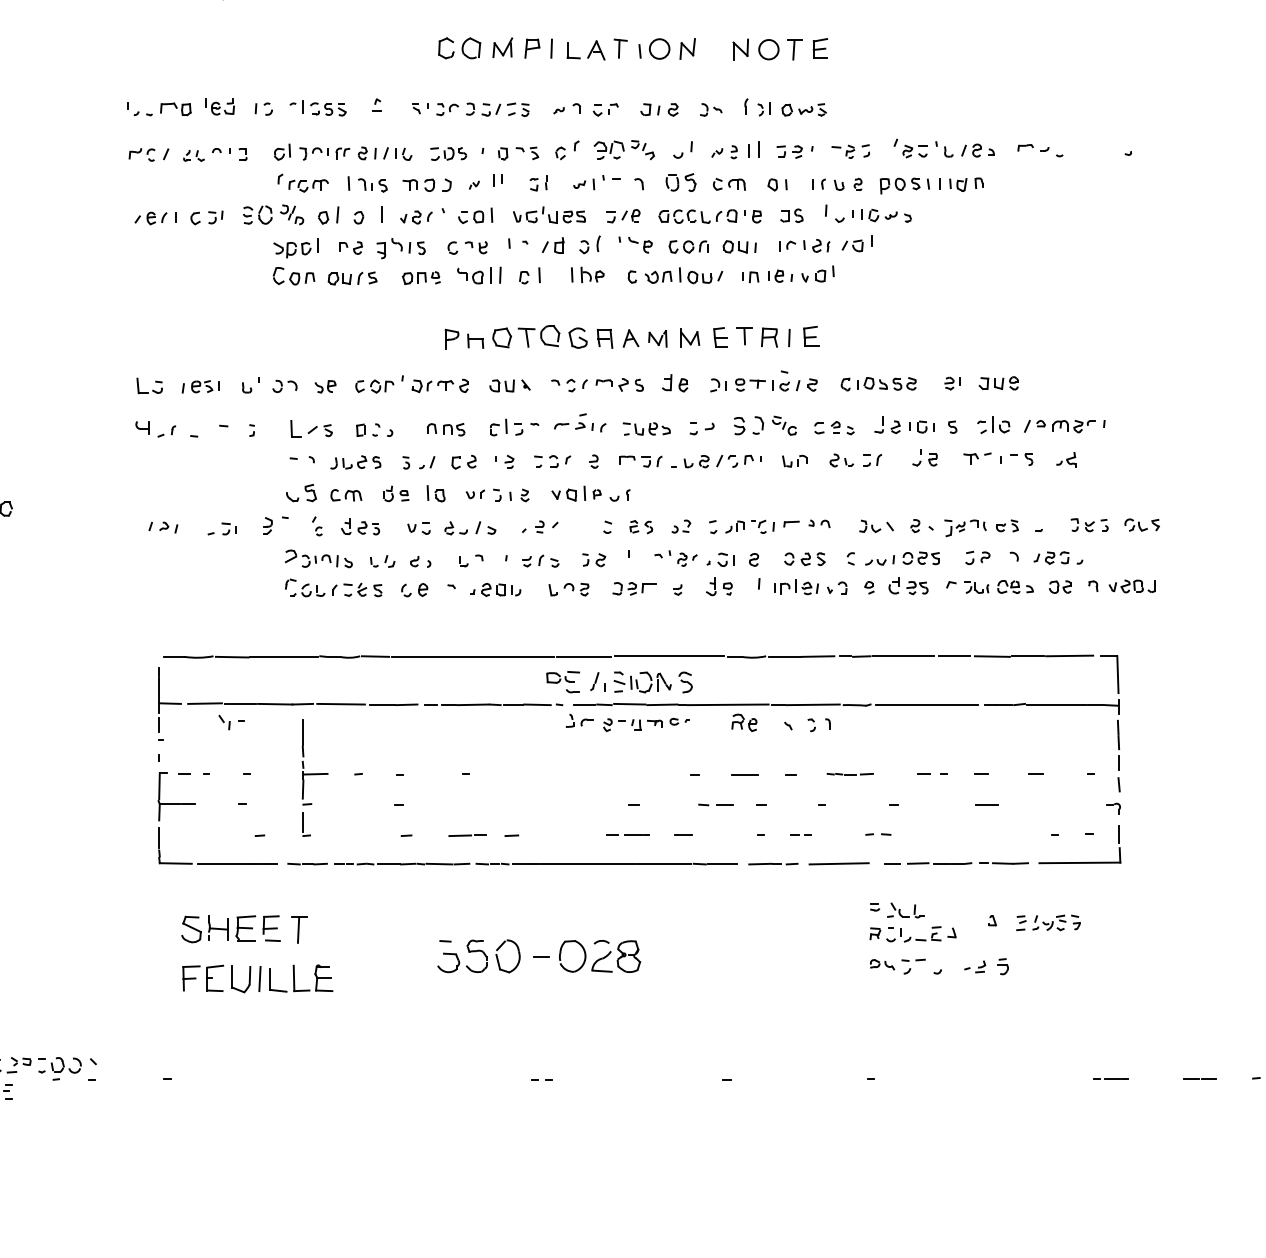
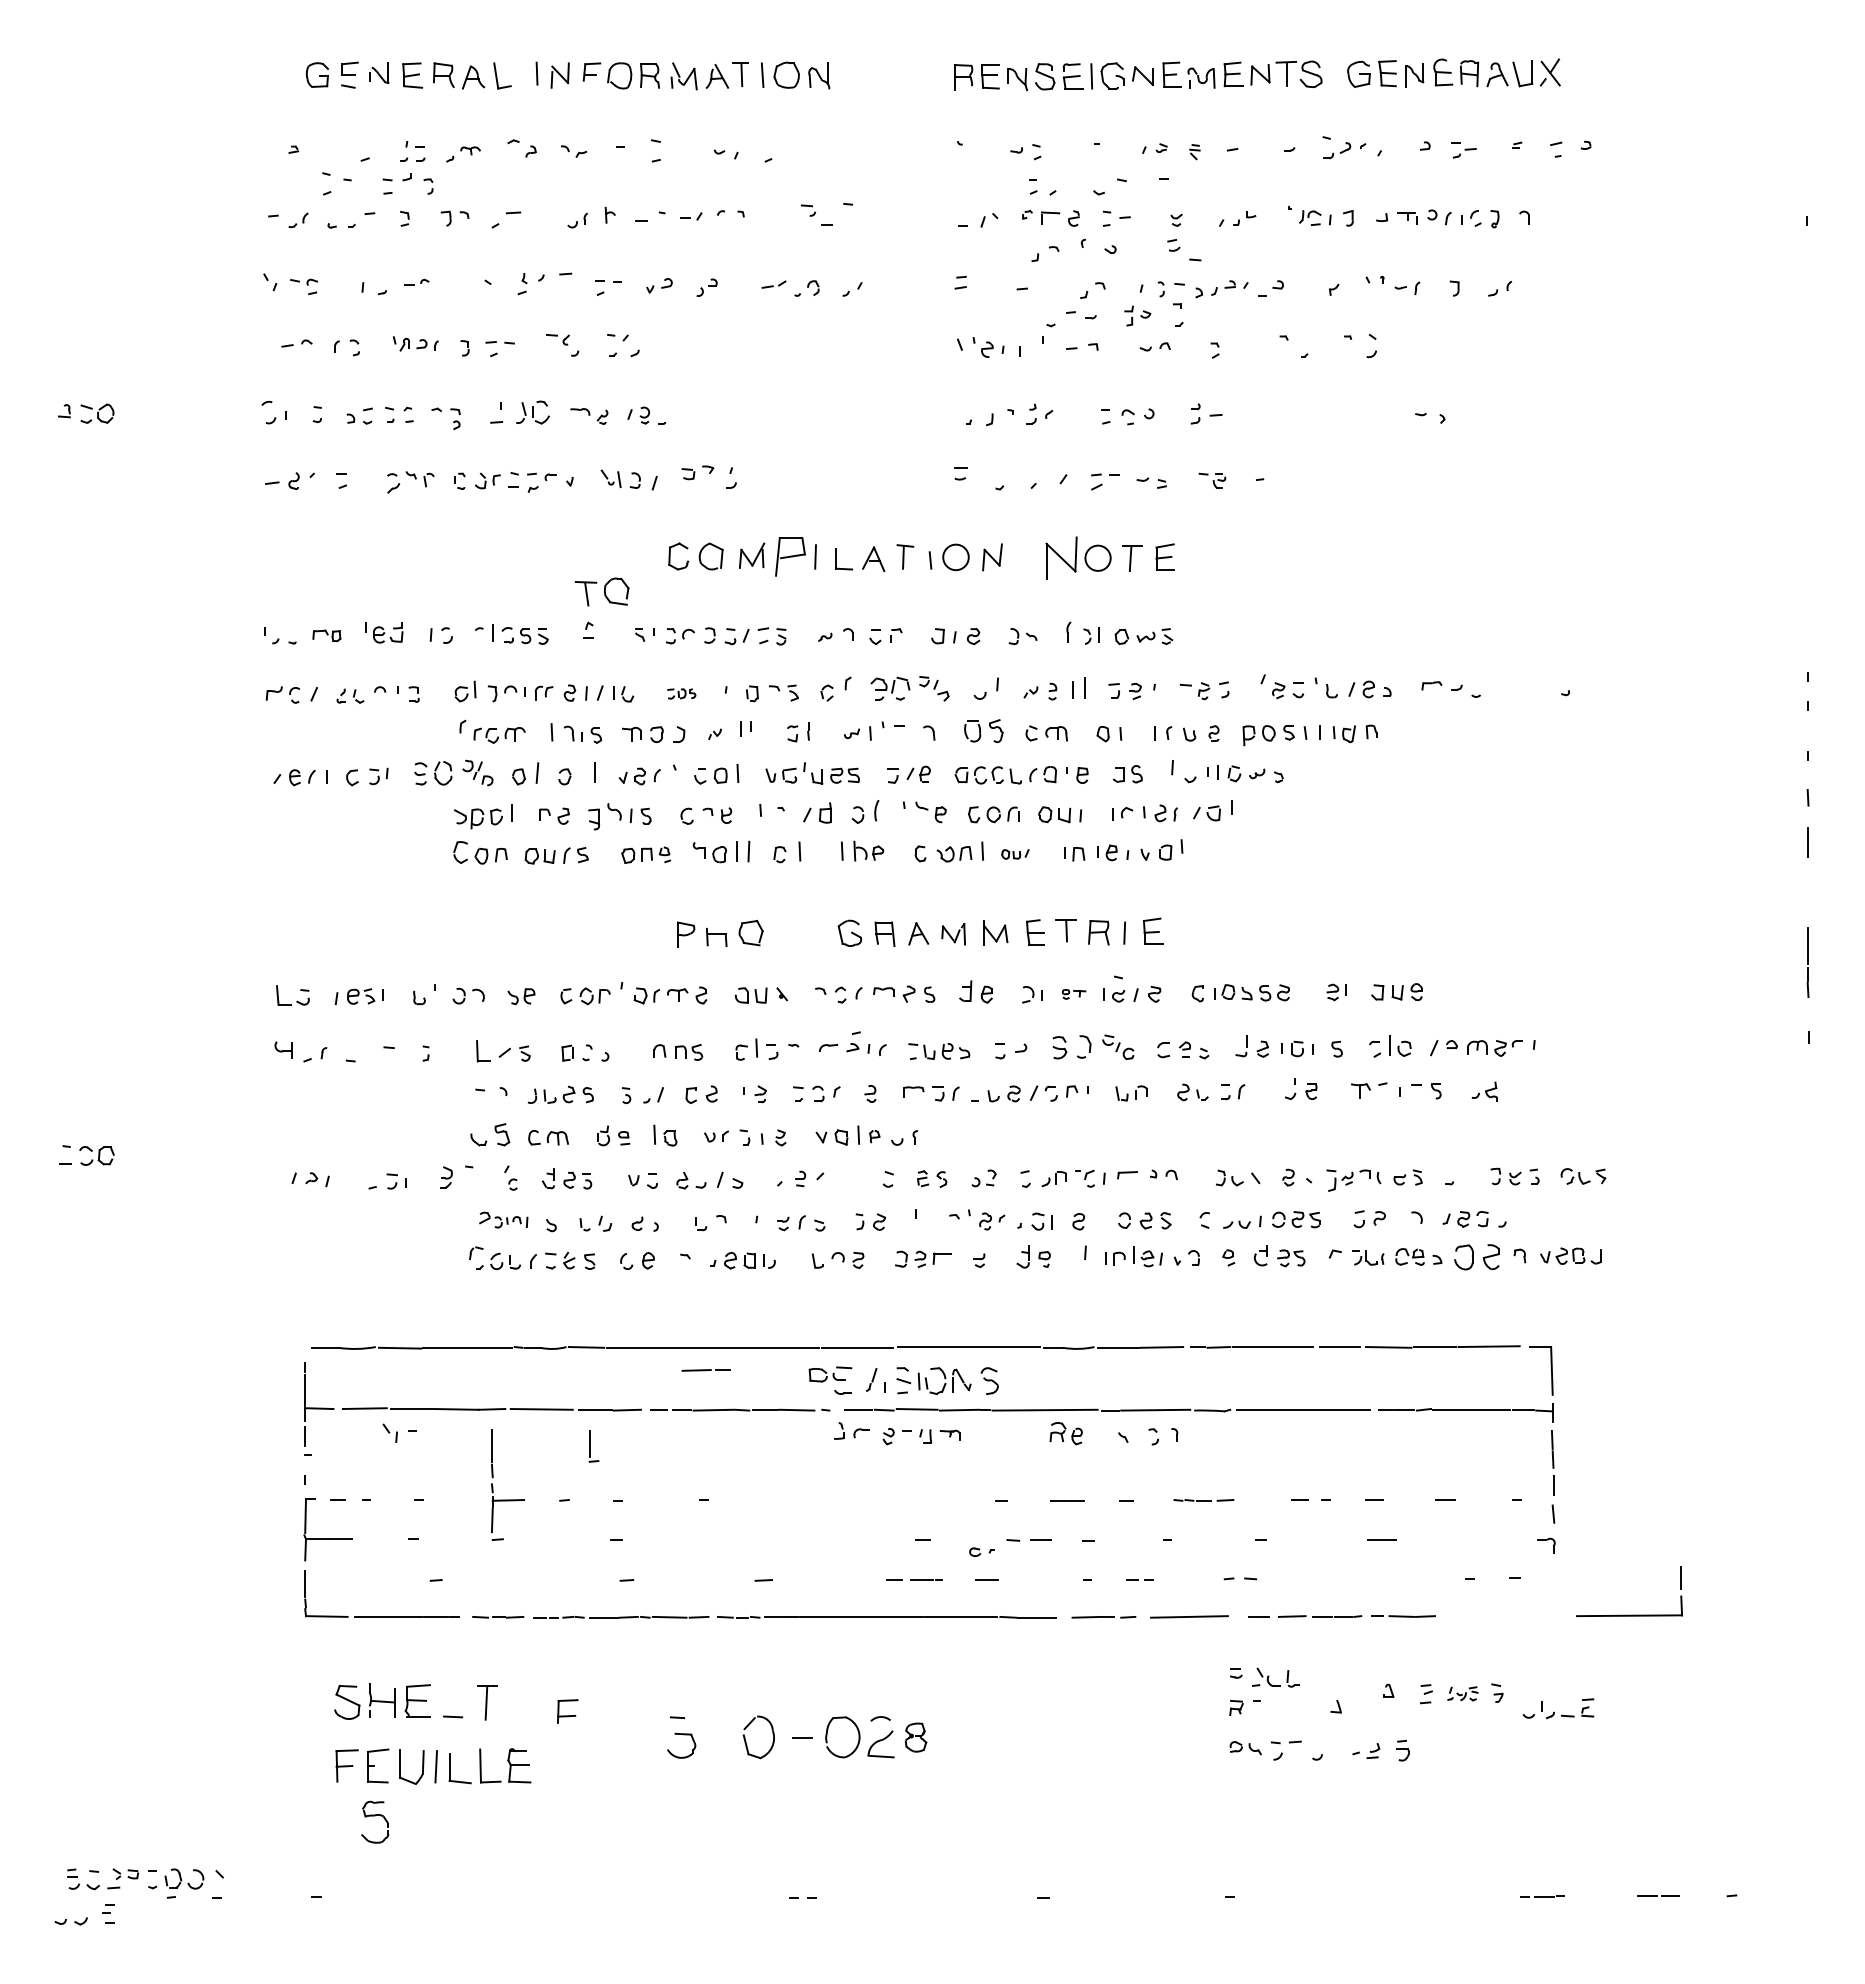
part: (532, 48) -> (790, 556), size x1.6
part: (740, 49) -> (1061, 557), size x1.6
part: (175, 109) -> (326, 635), size x0.7
part: (448, 153) -> (681, 693), size x0.6
part: (705, 277) -> (1015, 854), size x0.6
part: (538, 335) -> (601, 591), moved
part: (750, 385) -> (1073, 994), size x0.6
part: (311, 558) -> (503, 1219), size x0.7
part: (1059, 586) -> (1476, 1256), size x1.6
part: (679, 721) -> (981, 1551), moved
part: (306, 824) -> (593, 1446), moved
line: (467, 835) -> (705, 1370), moved
part: (1079, 861) -> (1629, 1614), moved
part: (1049, 922) -> (1462, 1693), size x0.7
part: (270, 925) -> (567, 1711), moved
part: (913, 934) -> (1558, 1708), moved
part: (477, 955) -> (375, 1821), moved
part: (628, 956) -> (915, 1737), size x0.7

